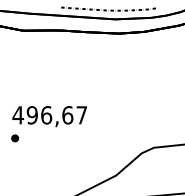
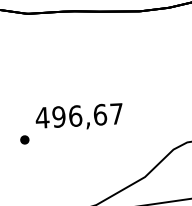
text: (49, 116) -> (79, 117), moved

